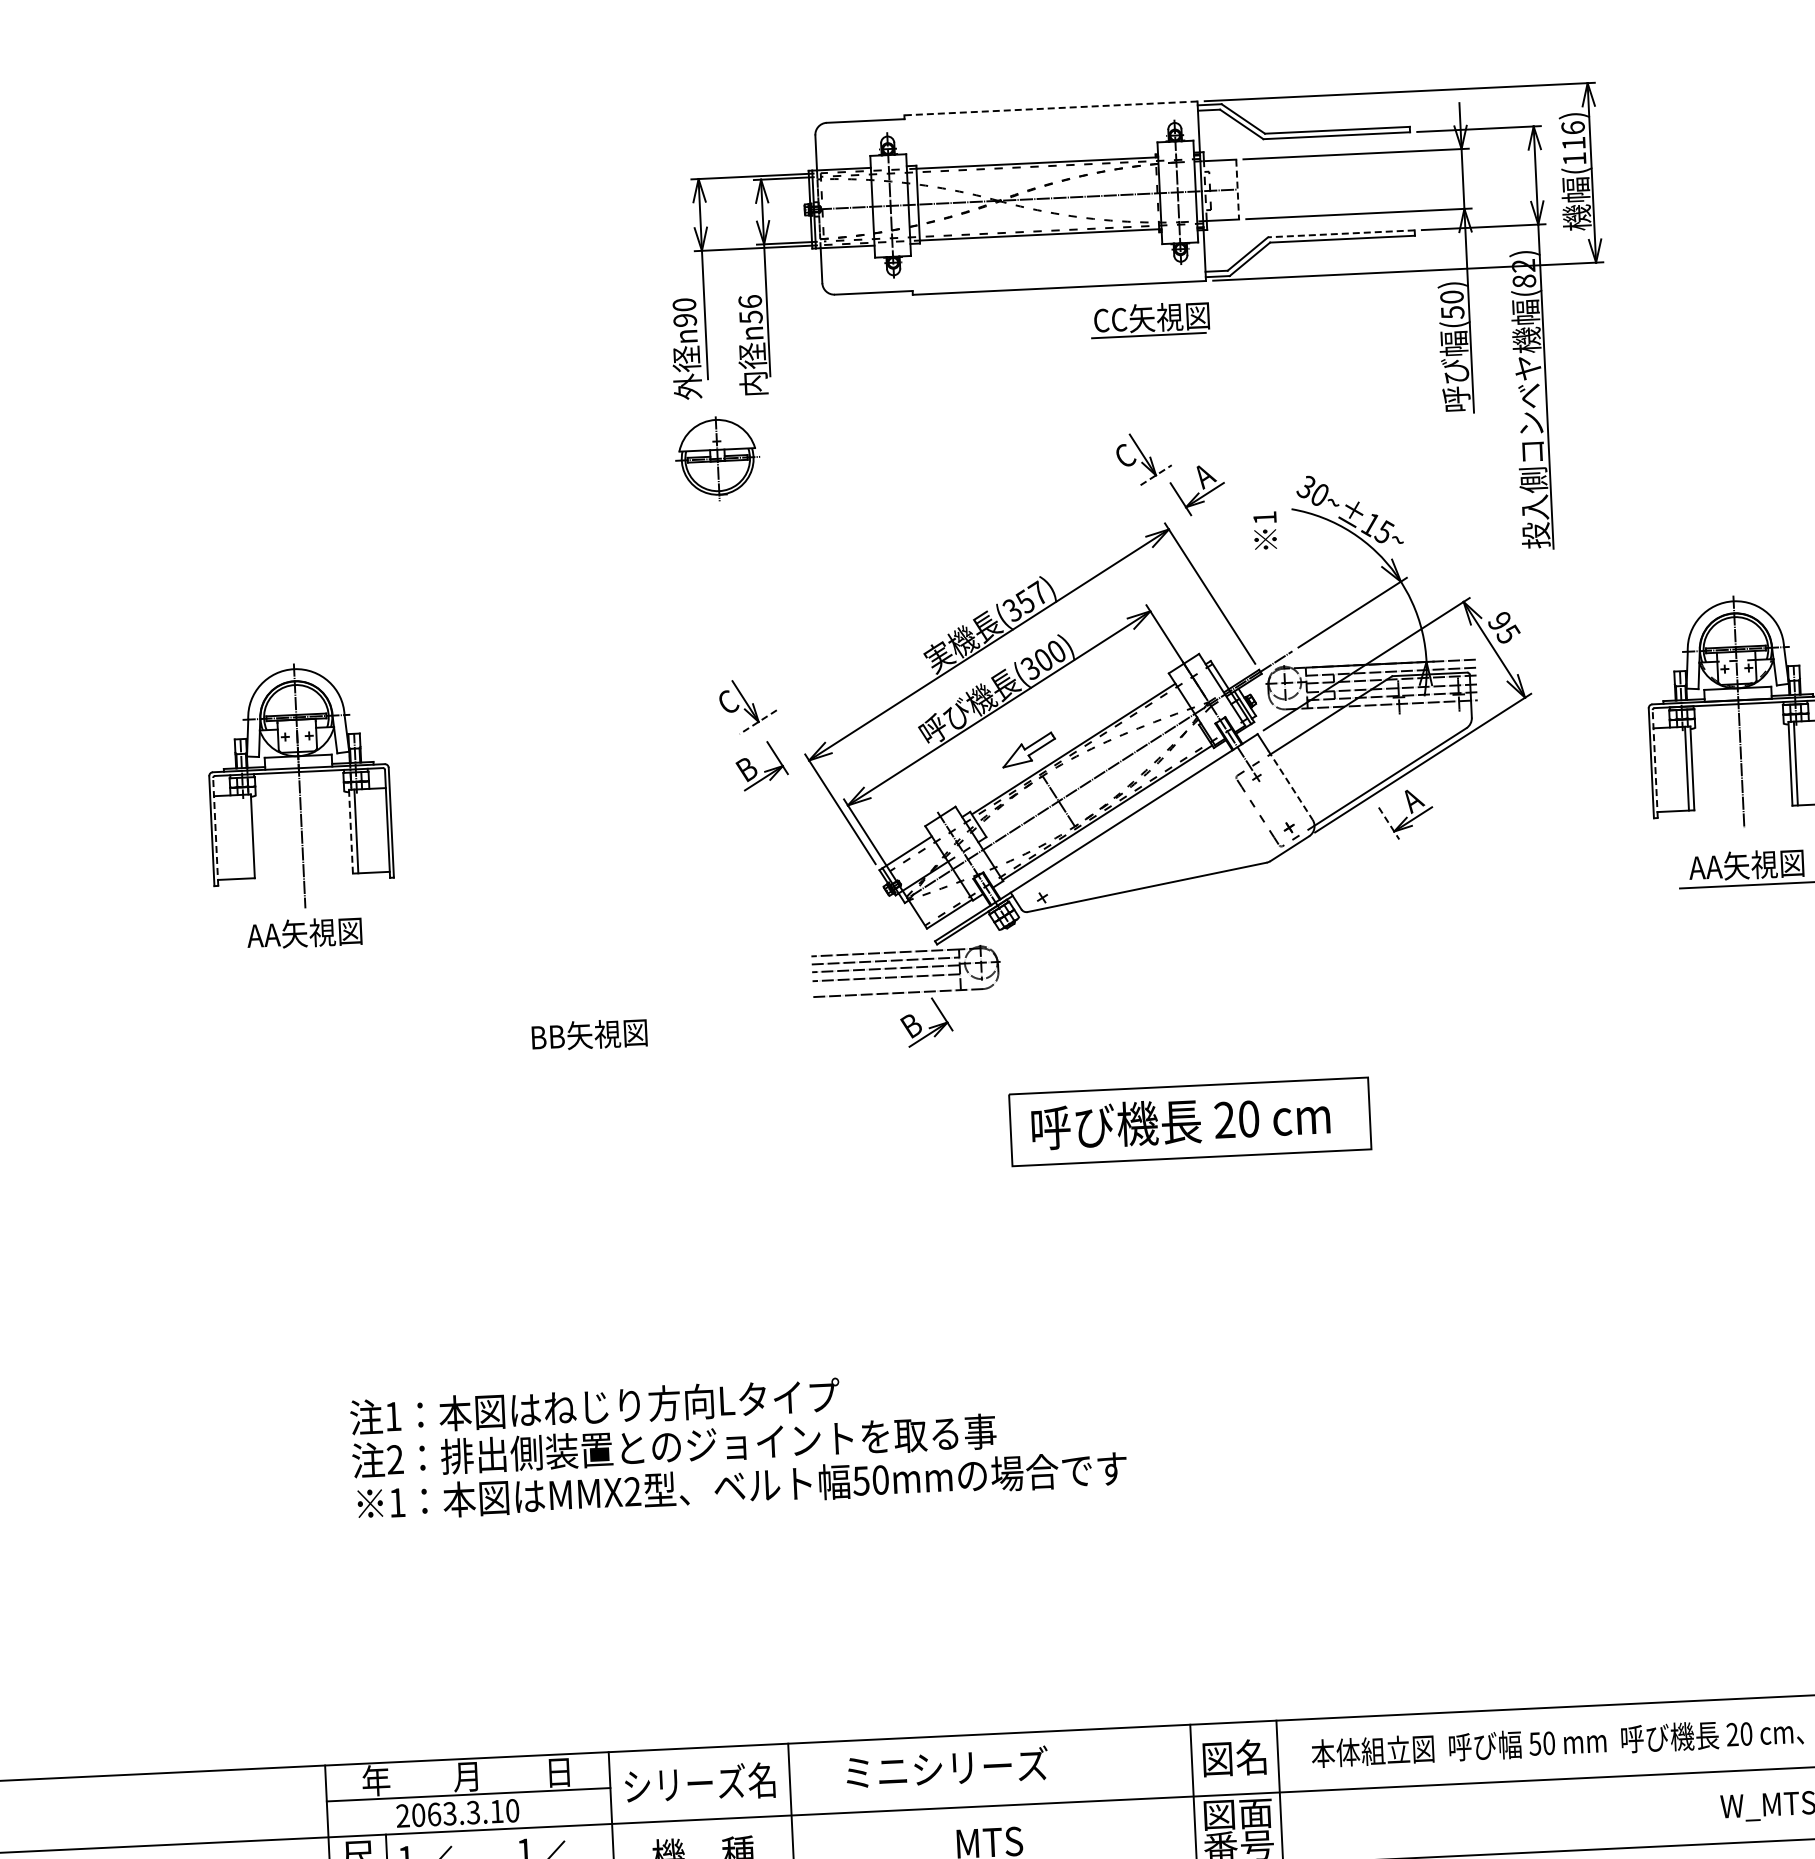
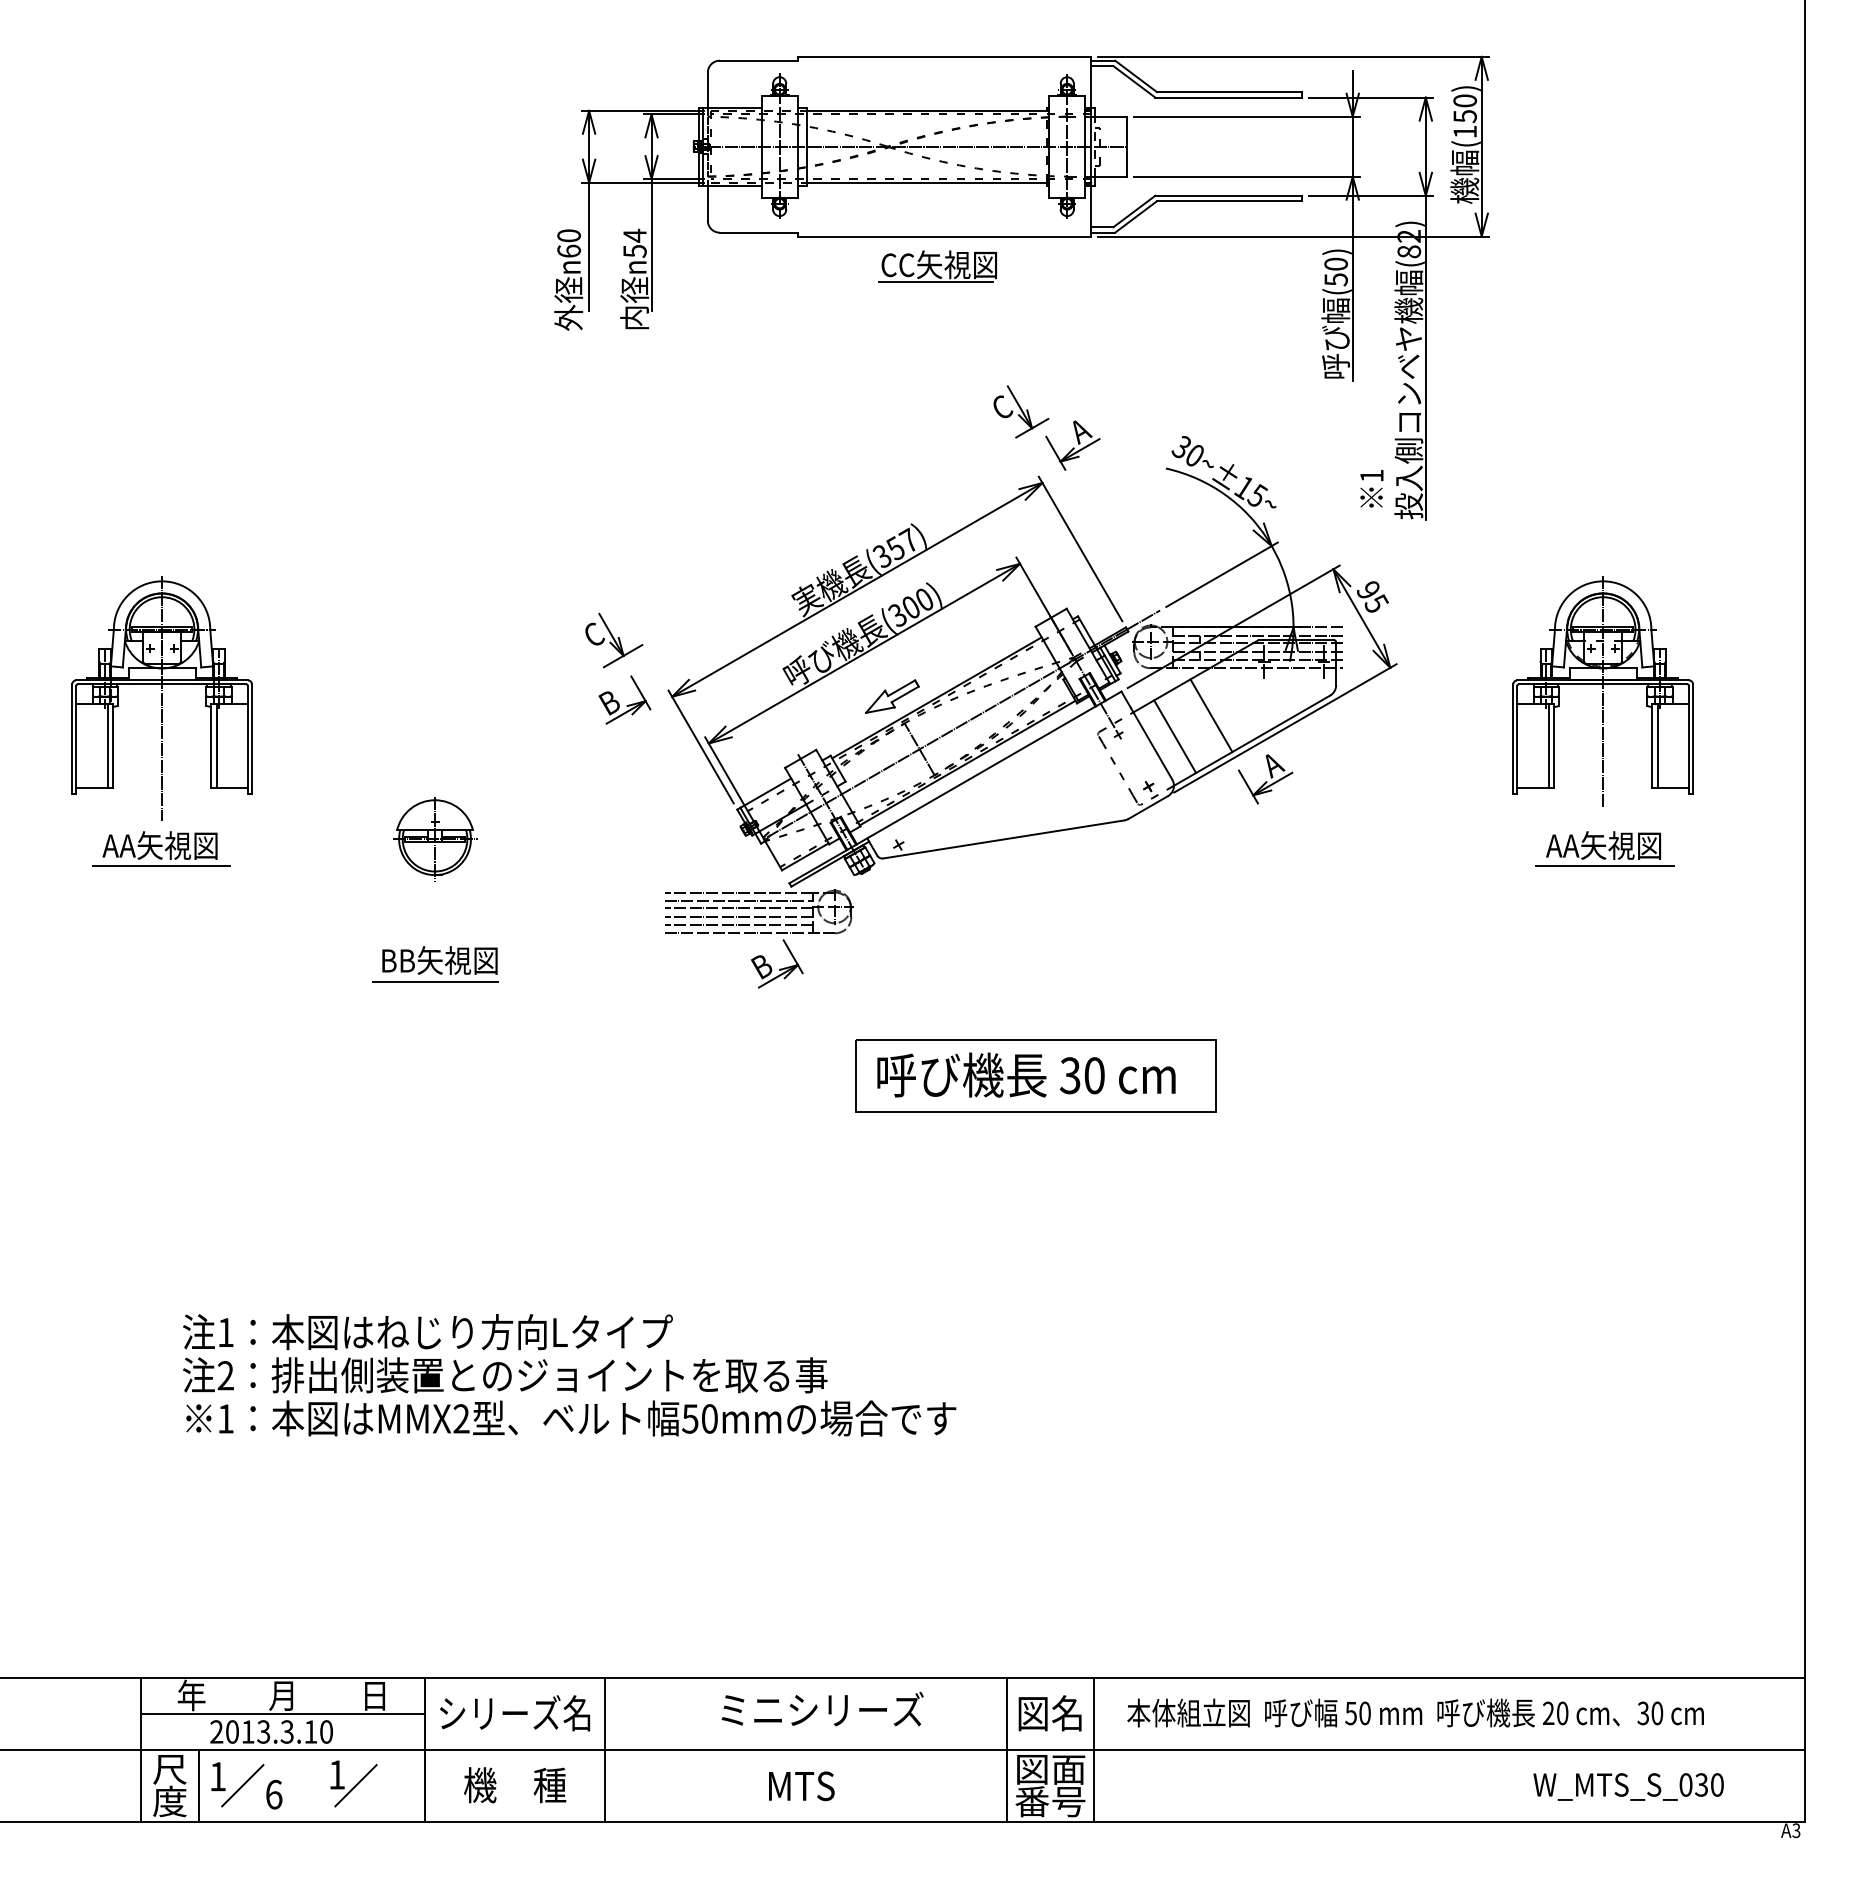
line: (1050, 108) -> (944, 56), dashed -> solid
text: (1572, 135) -> (1464, 108), (116) -> (150)
line: (1238, 189) -> (1127, 146), dashed -> solid
line: (1341, 233) -> (1228, 195), dashed -> solid
text: (749, 301) -> (634, 235), 56 -> 54
text: (684, 319) -> (568, 250), 90 -> 60
part: (1150, 319) -> (937, 266), moved
part: (718, 459) -> (435, 839), moved
line: (1156, 475) -> (1032, 428), dashed -> solid
text: (1265, 530) -> (1371, 488), moved
line: (757, 722) -> (622, 656), dashed -> solid
line: (1348, 753) -> (1211, 715), added
line: (1655, 763) -> (1517, 739), dashed -> solid
line: (1313, 776) -> (1175, 736), added
line: (1290, 785) -> (1151, 744), dashed -> solid
line: (1389, 823) -> (1248, 787), dashed -> solid
line: (216, 831) -> (76, 739), dashed -> solid
line: (351, 831) -> (211, 746), dashed -> solid
line: (247, 836) -> (107, 746), added
line: (306, 953) -> (161, 865), added
line: (886, 985) -> (738, 925), added
line: (586, 1057) -> (435, 982), added
text: (1224, 1120) -> (1070, 1075), 20 -> 30
text: (947, 1766) -> (822, 1708), moved
text: (434, 1814) -> (248, 1731), 2063.3.10 -> 2013.3.10

